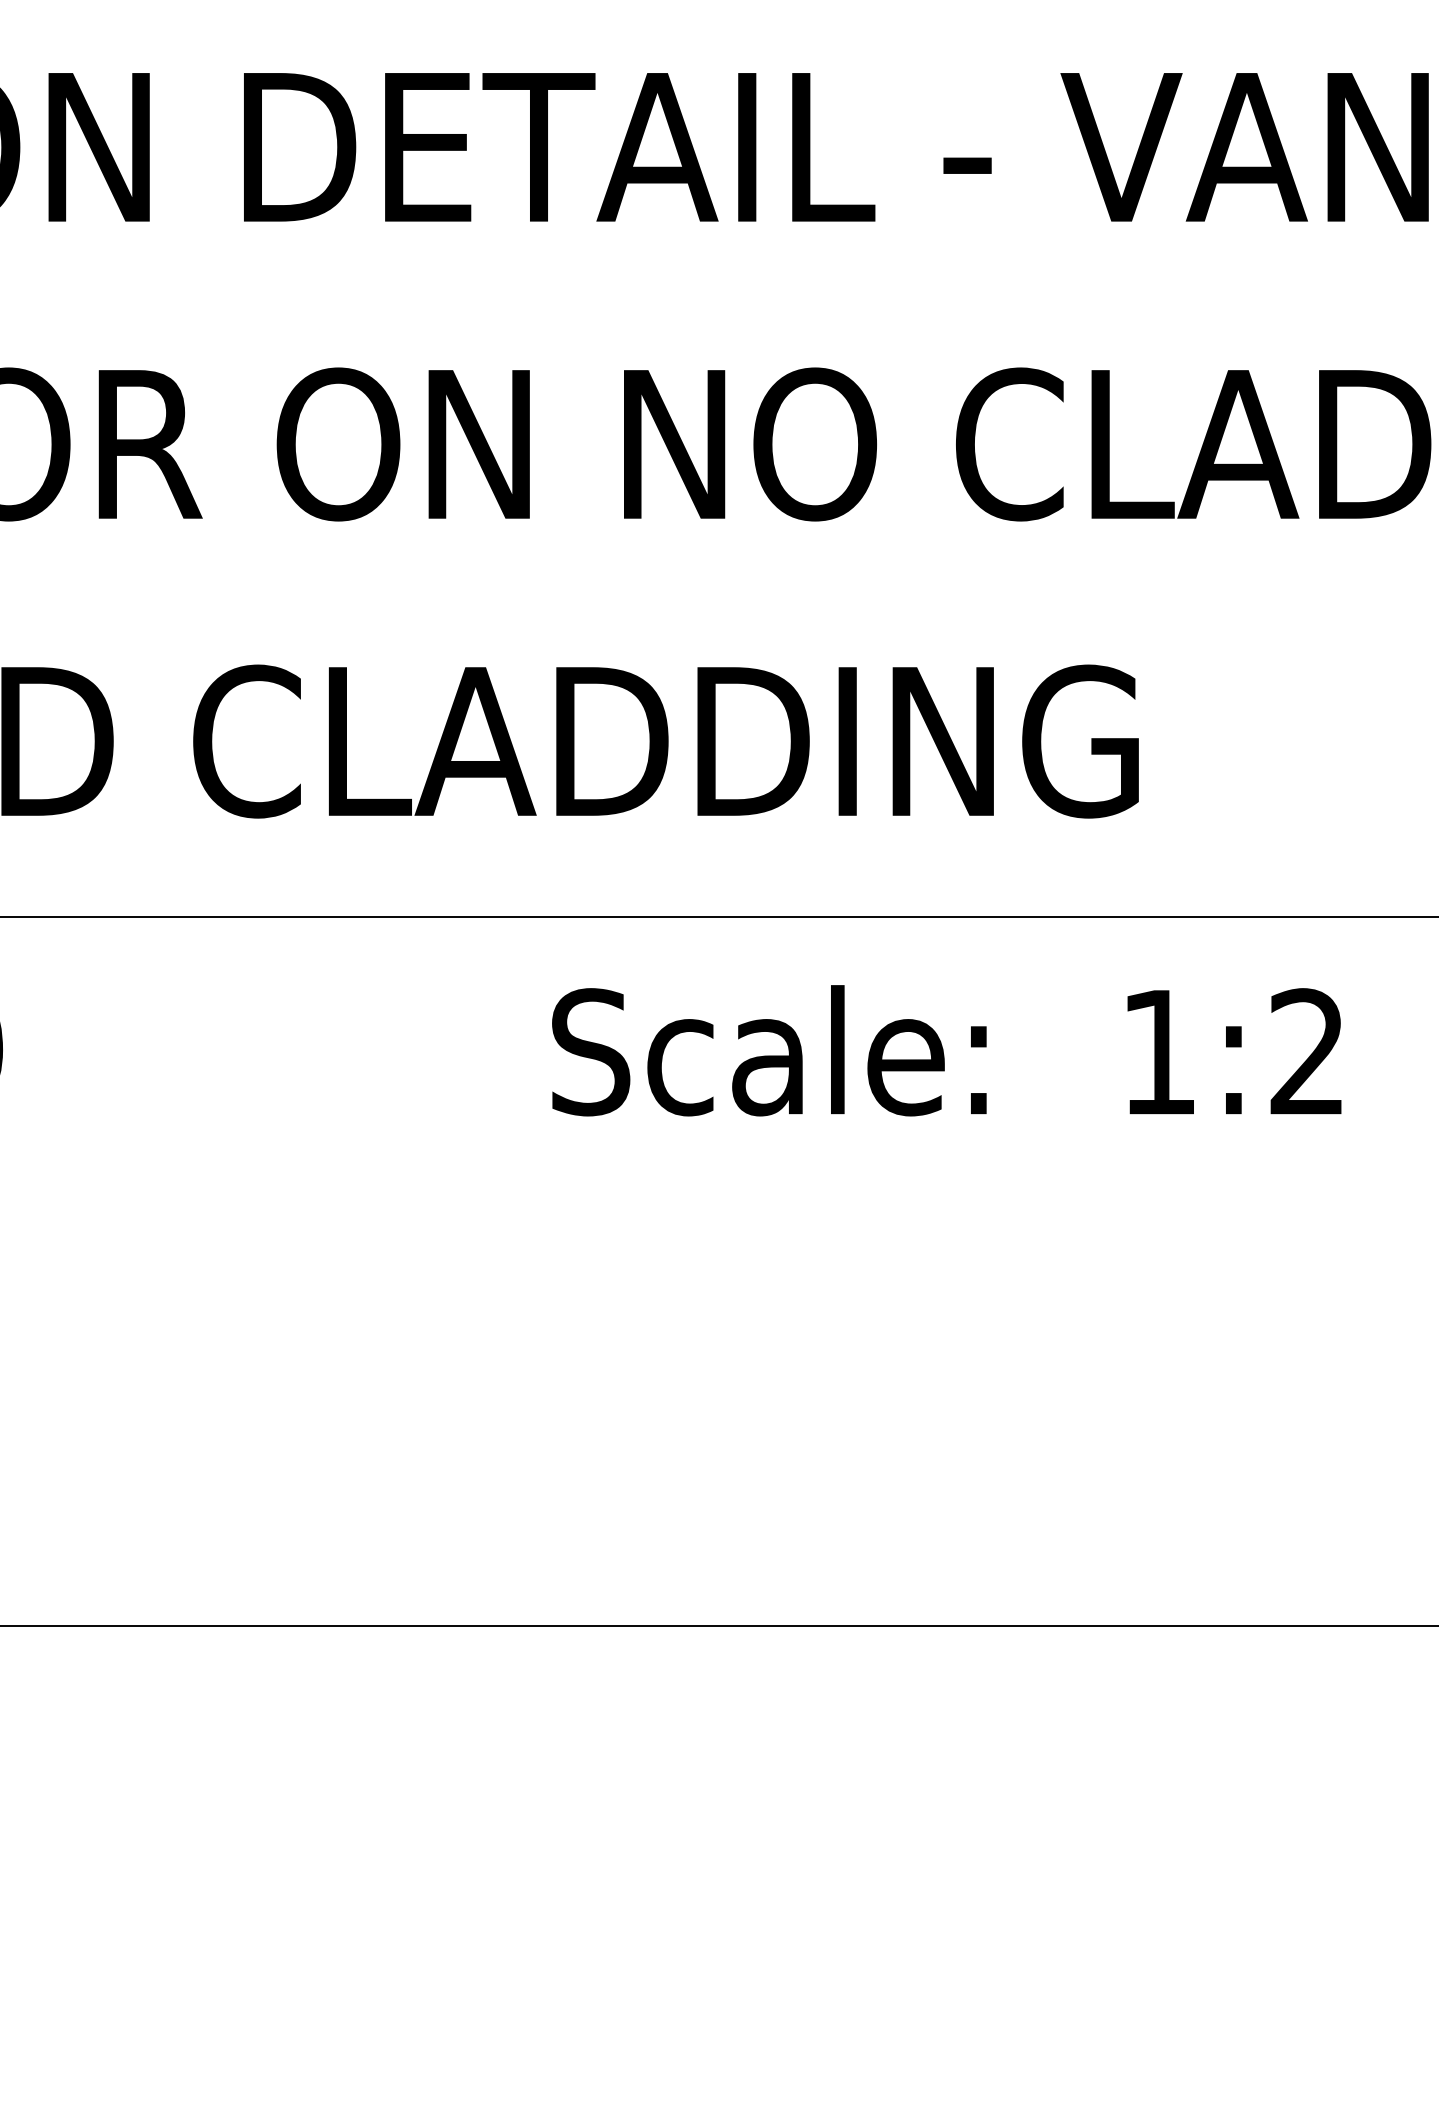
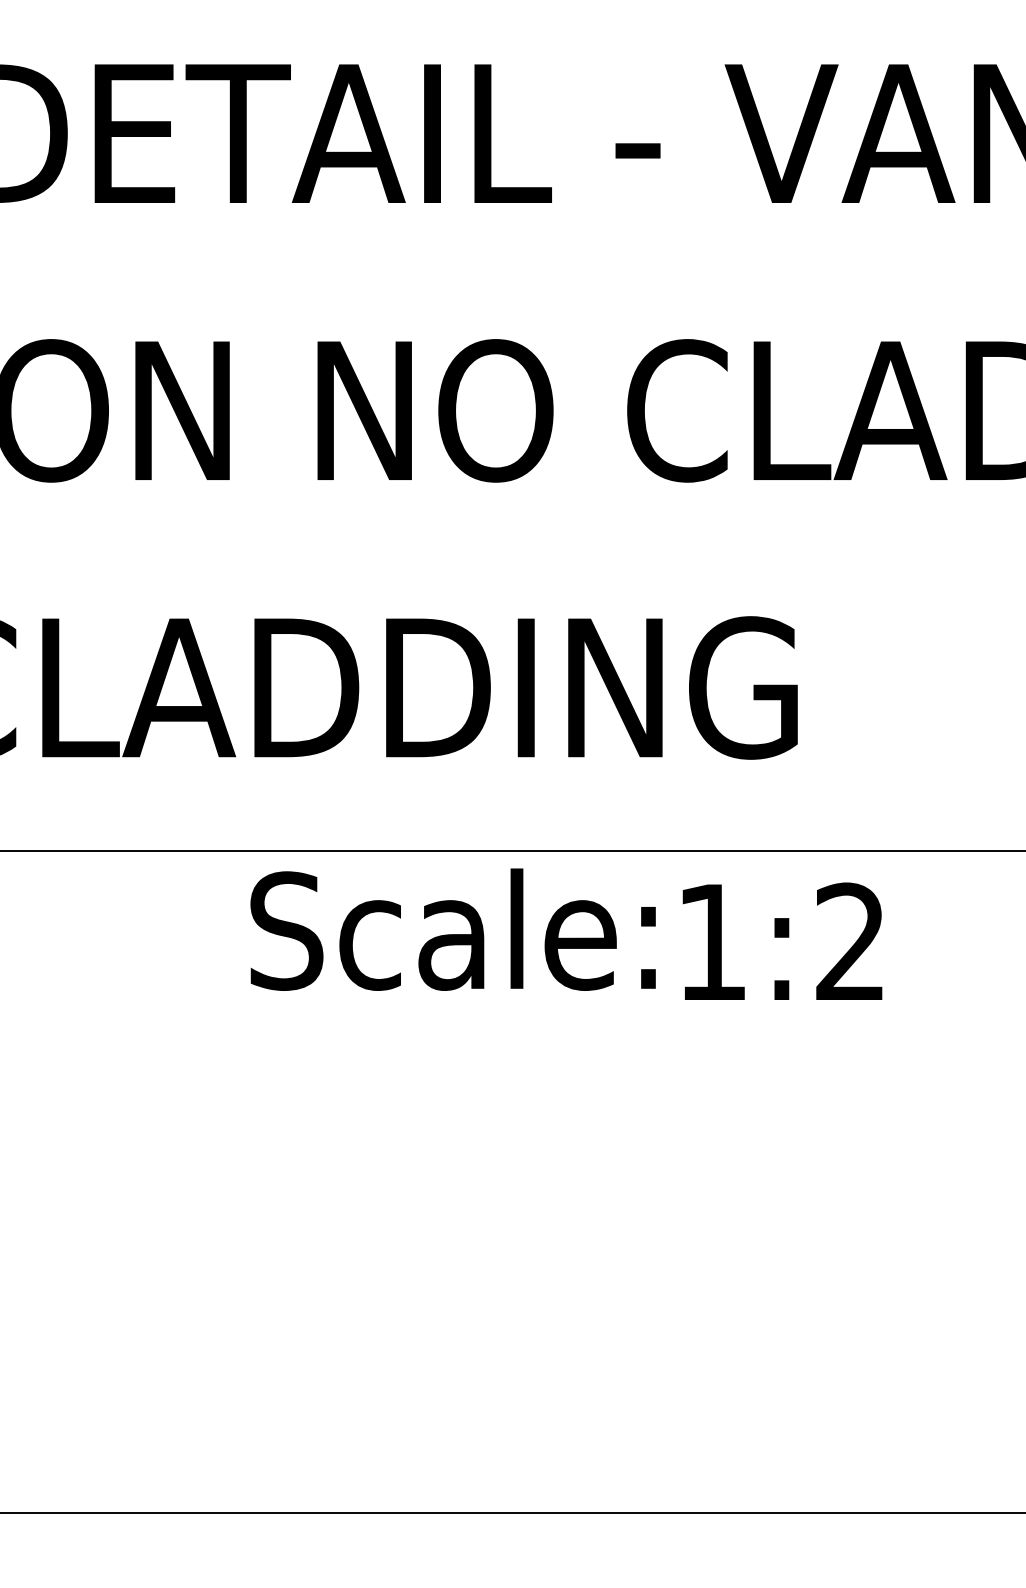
text: (769, 1050) -> (453, 929), moved
text: (1234, 1051) -> (782, 941), moved

